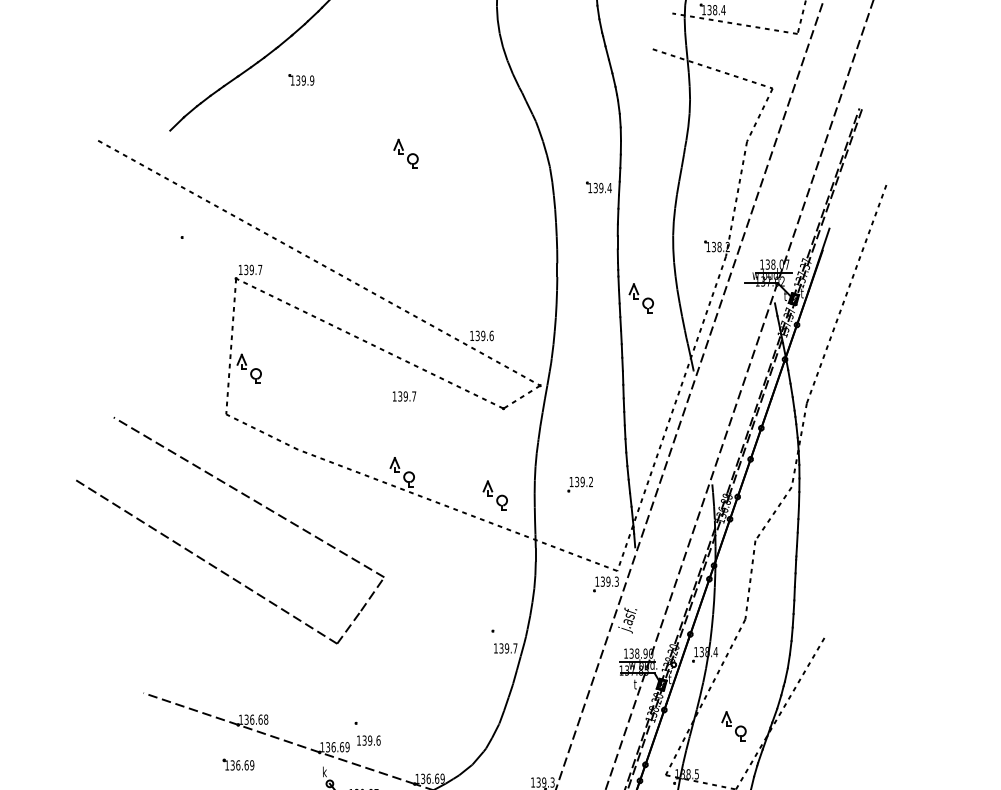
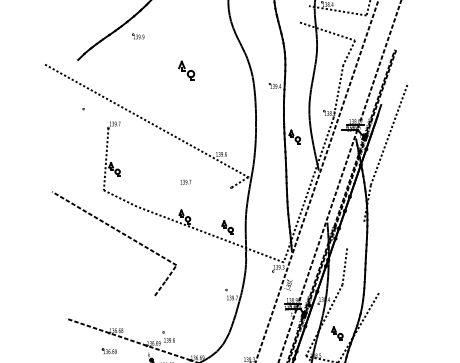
part: (405, 153) -> (186, 70), size x1.4
line: (368, 342) -> (169, 157), removed
part: (579, 484) -> (266, 222), removed
line: (773, 512) -> (355, 235), removed
line: (205, 560) -> (94, 257), removed

